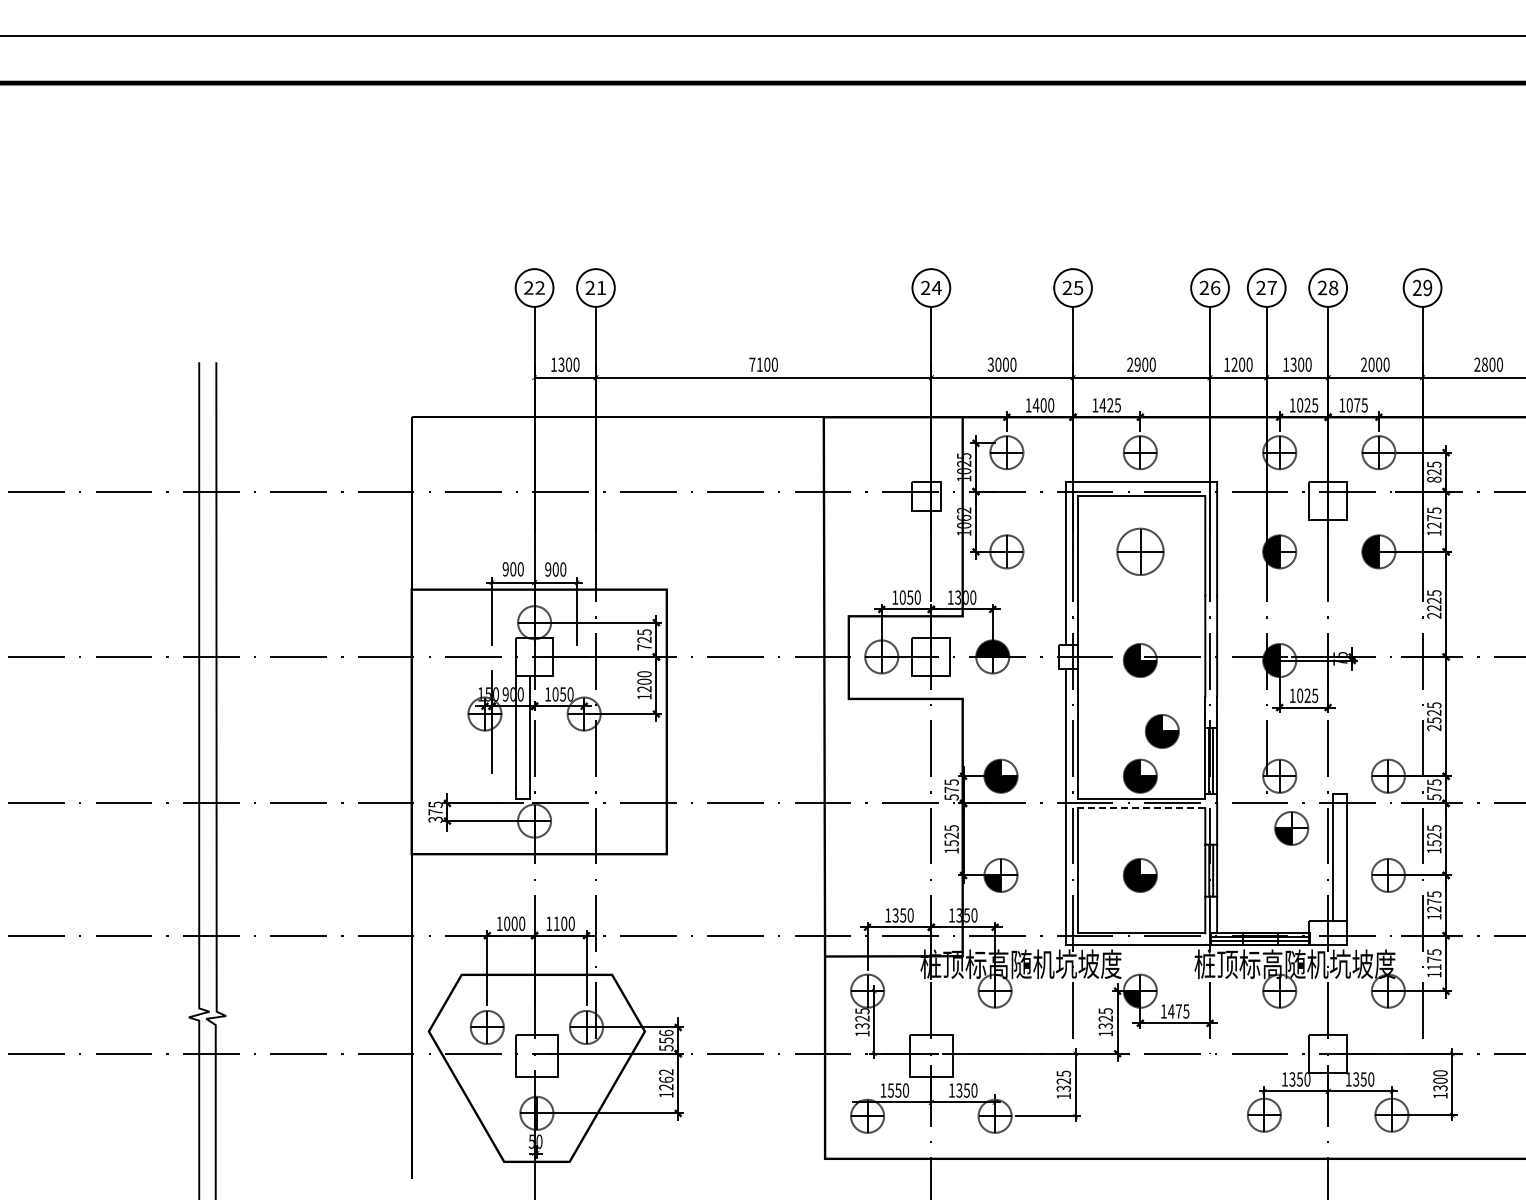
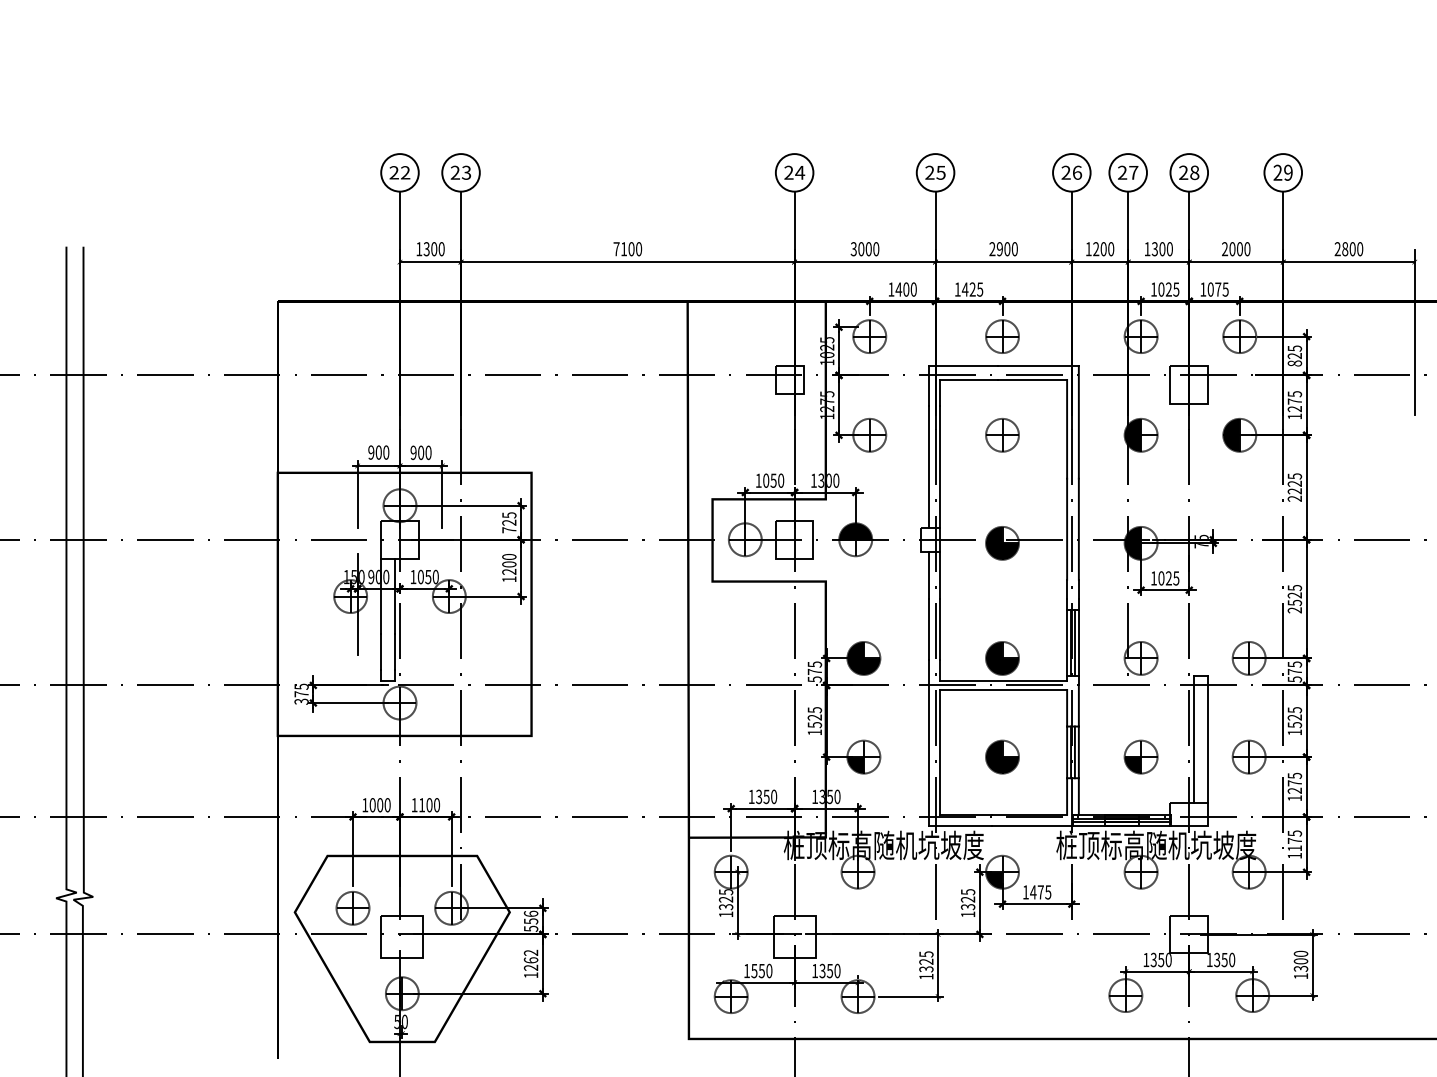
text: (600, 287) -> (465, 172), 21 -> 23
text: (963, 517) -> (826, 401), 1062 -> 1275
part: (1139, 551) -> (1001, 434), size x0.71
part: (1161, 731) -> (1023, 613), removed
line: (1141, 808) -> (1003, 690), dashed -> solid
part: (1291, 828) -> (1140, 757), moved

